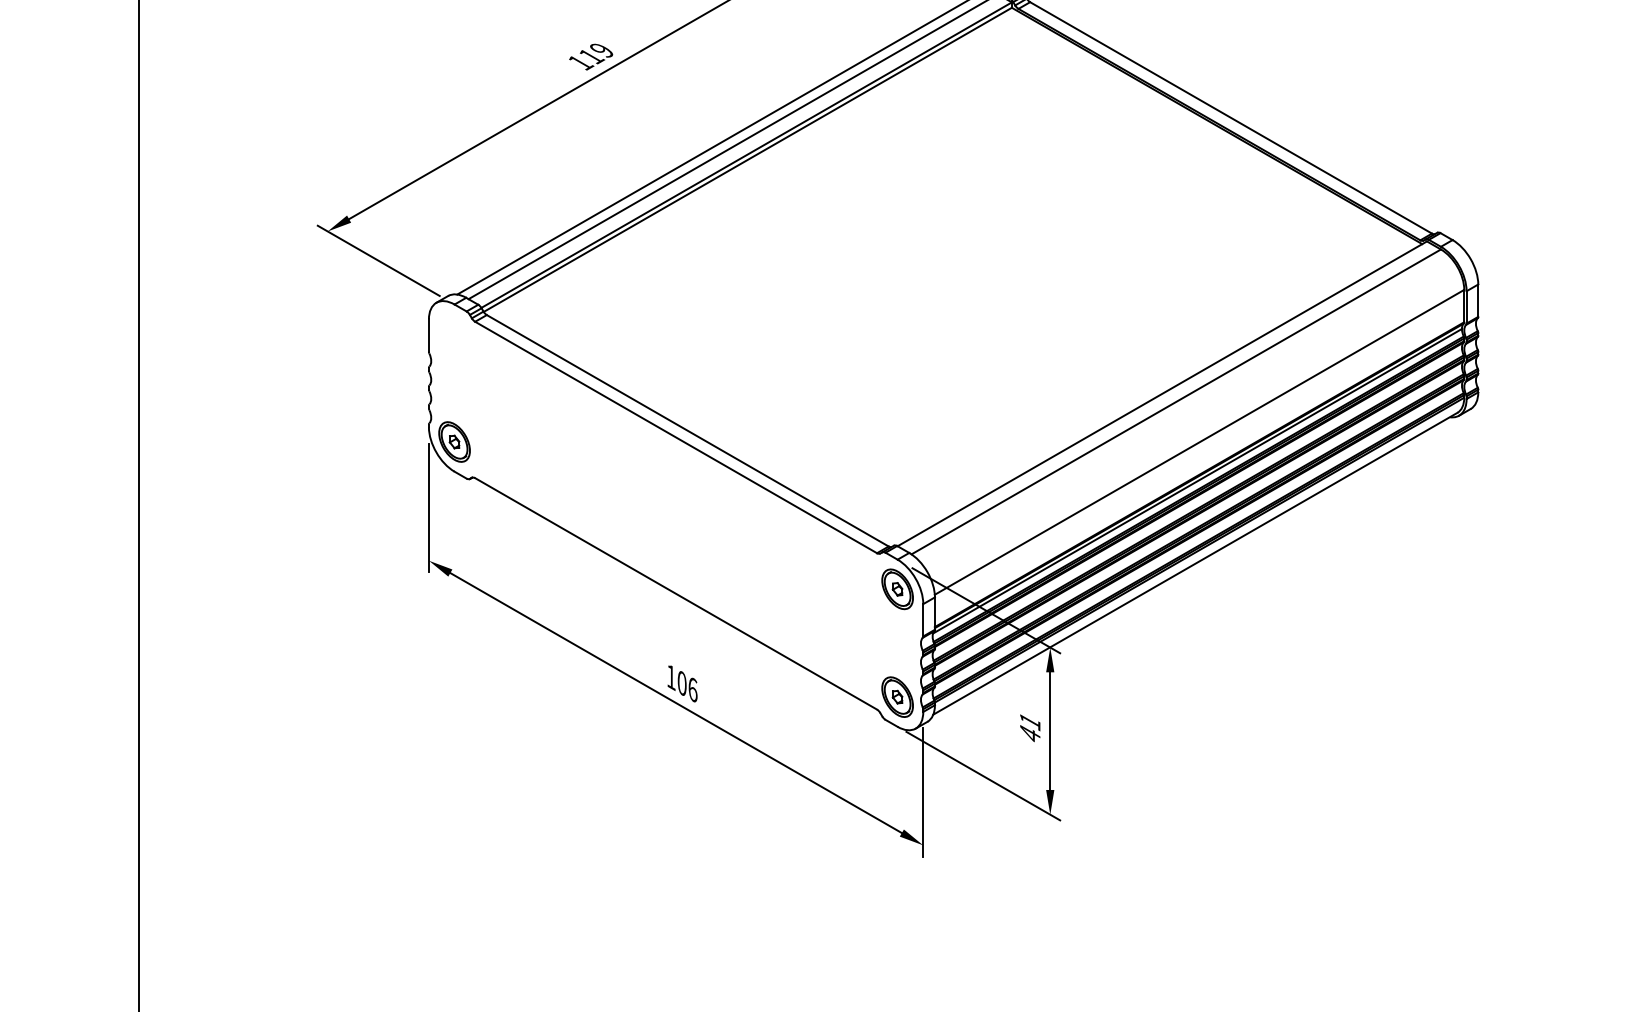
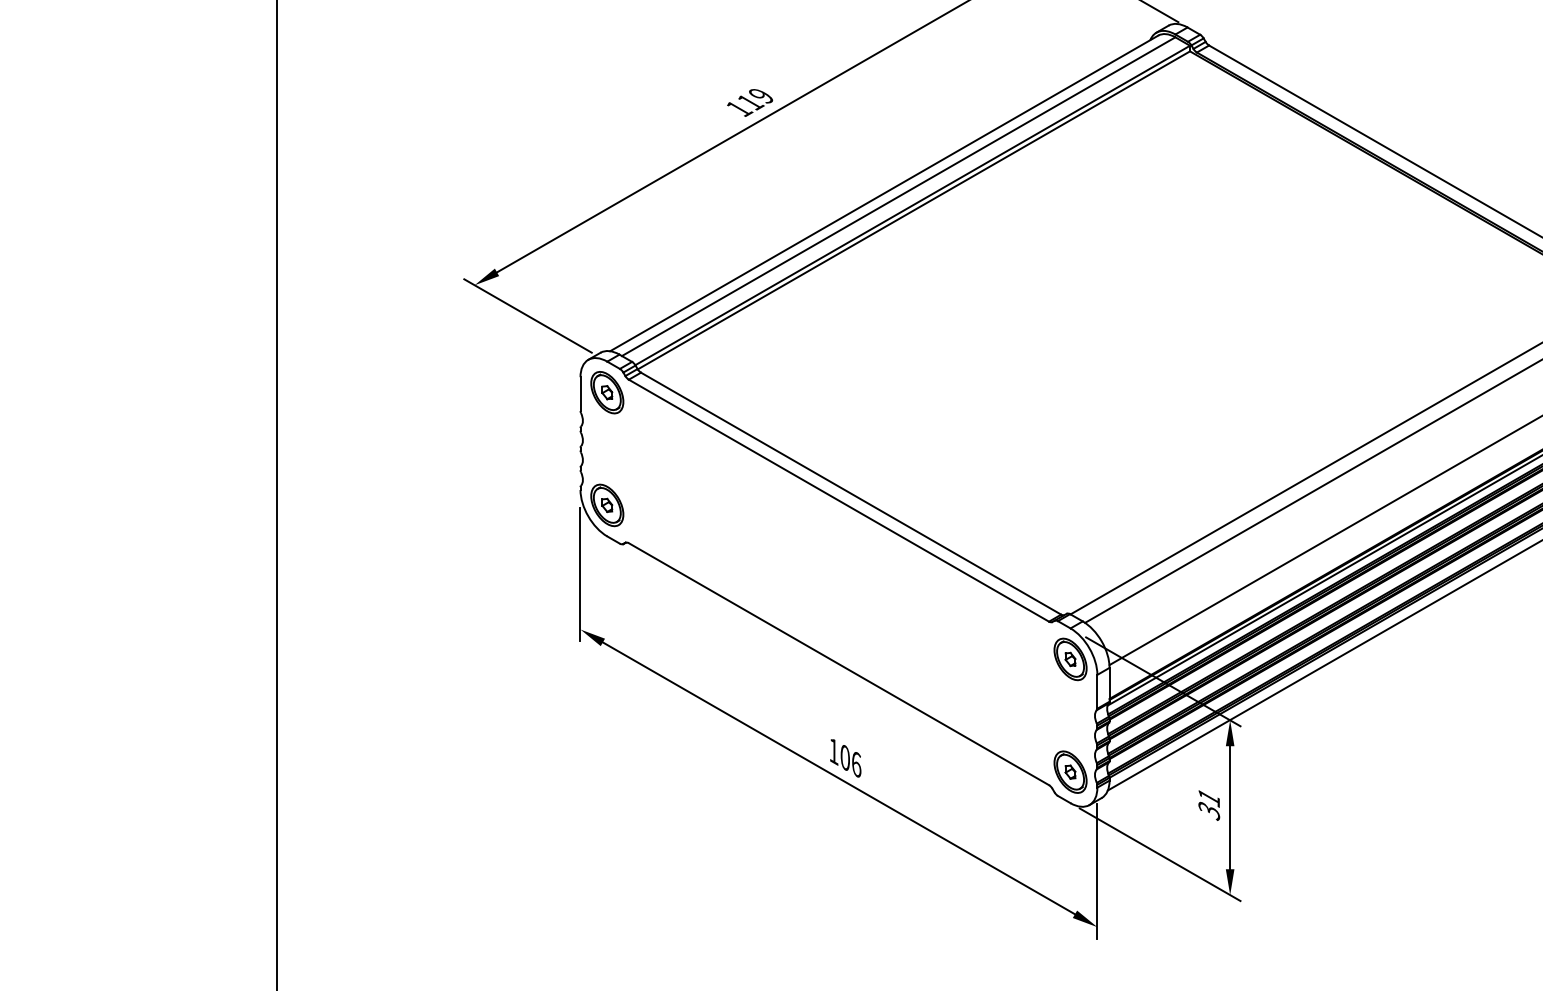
part: (454, 333) -> (607, 391), added
text: (1029, 734) -> (1208, 811), 41 -> 31

